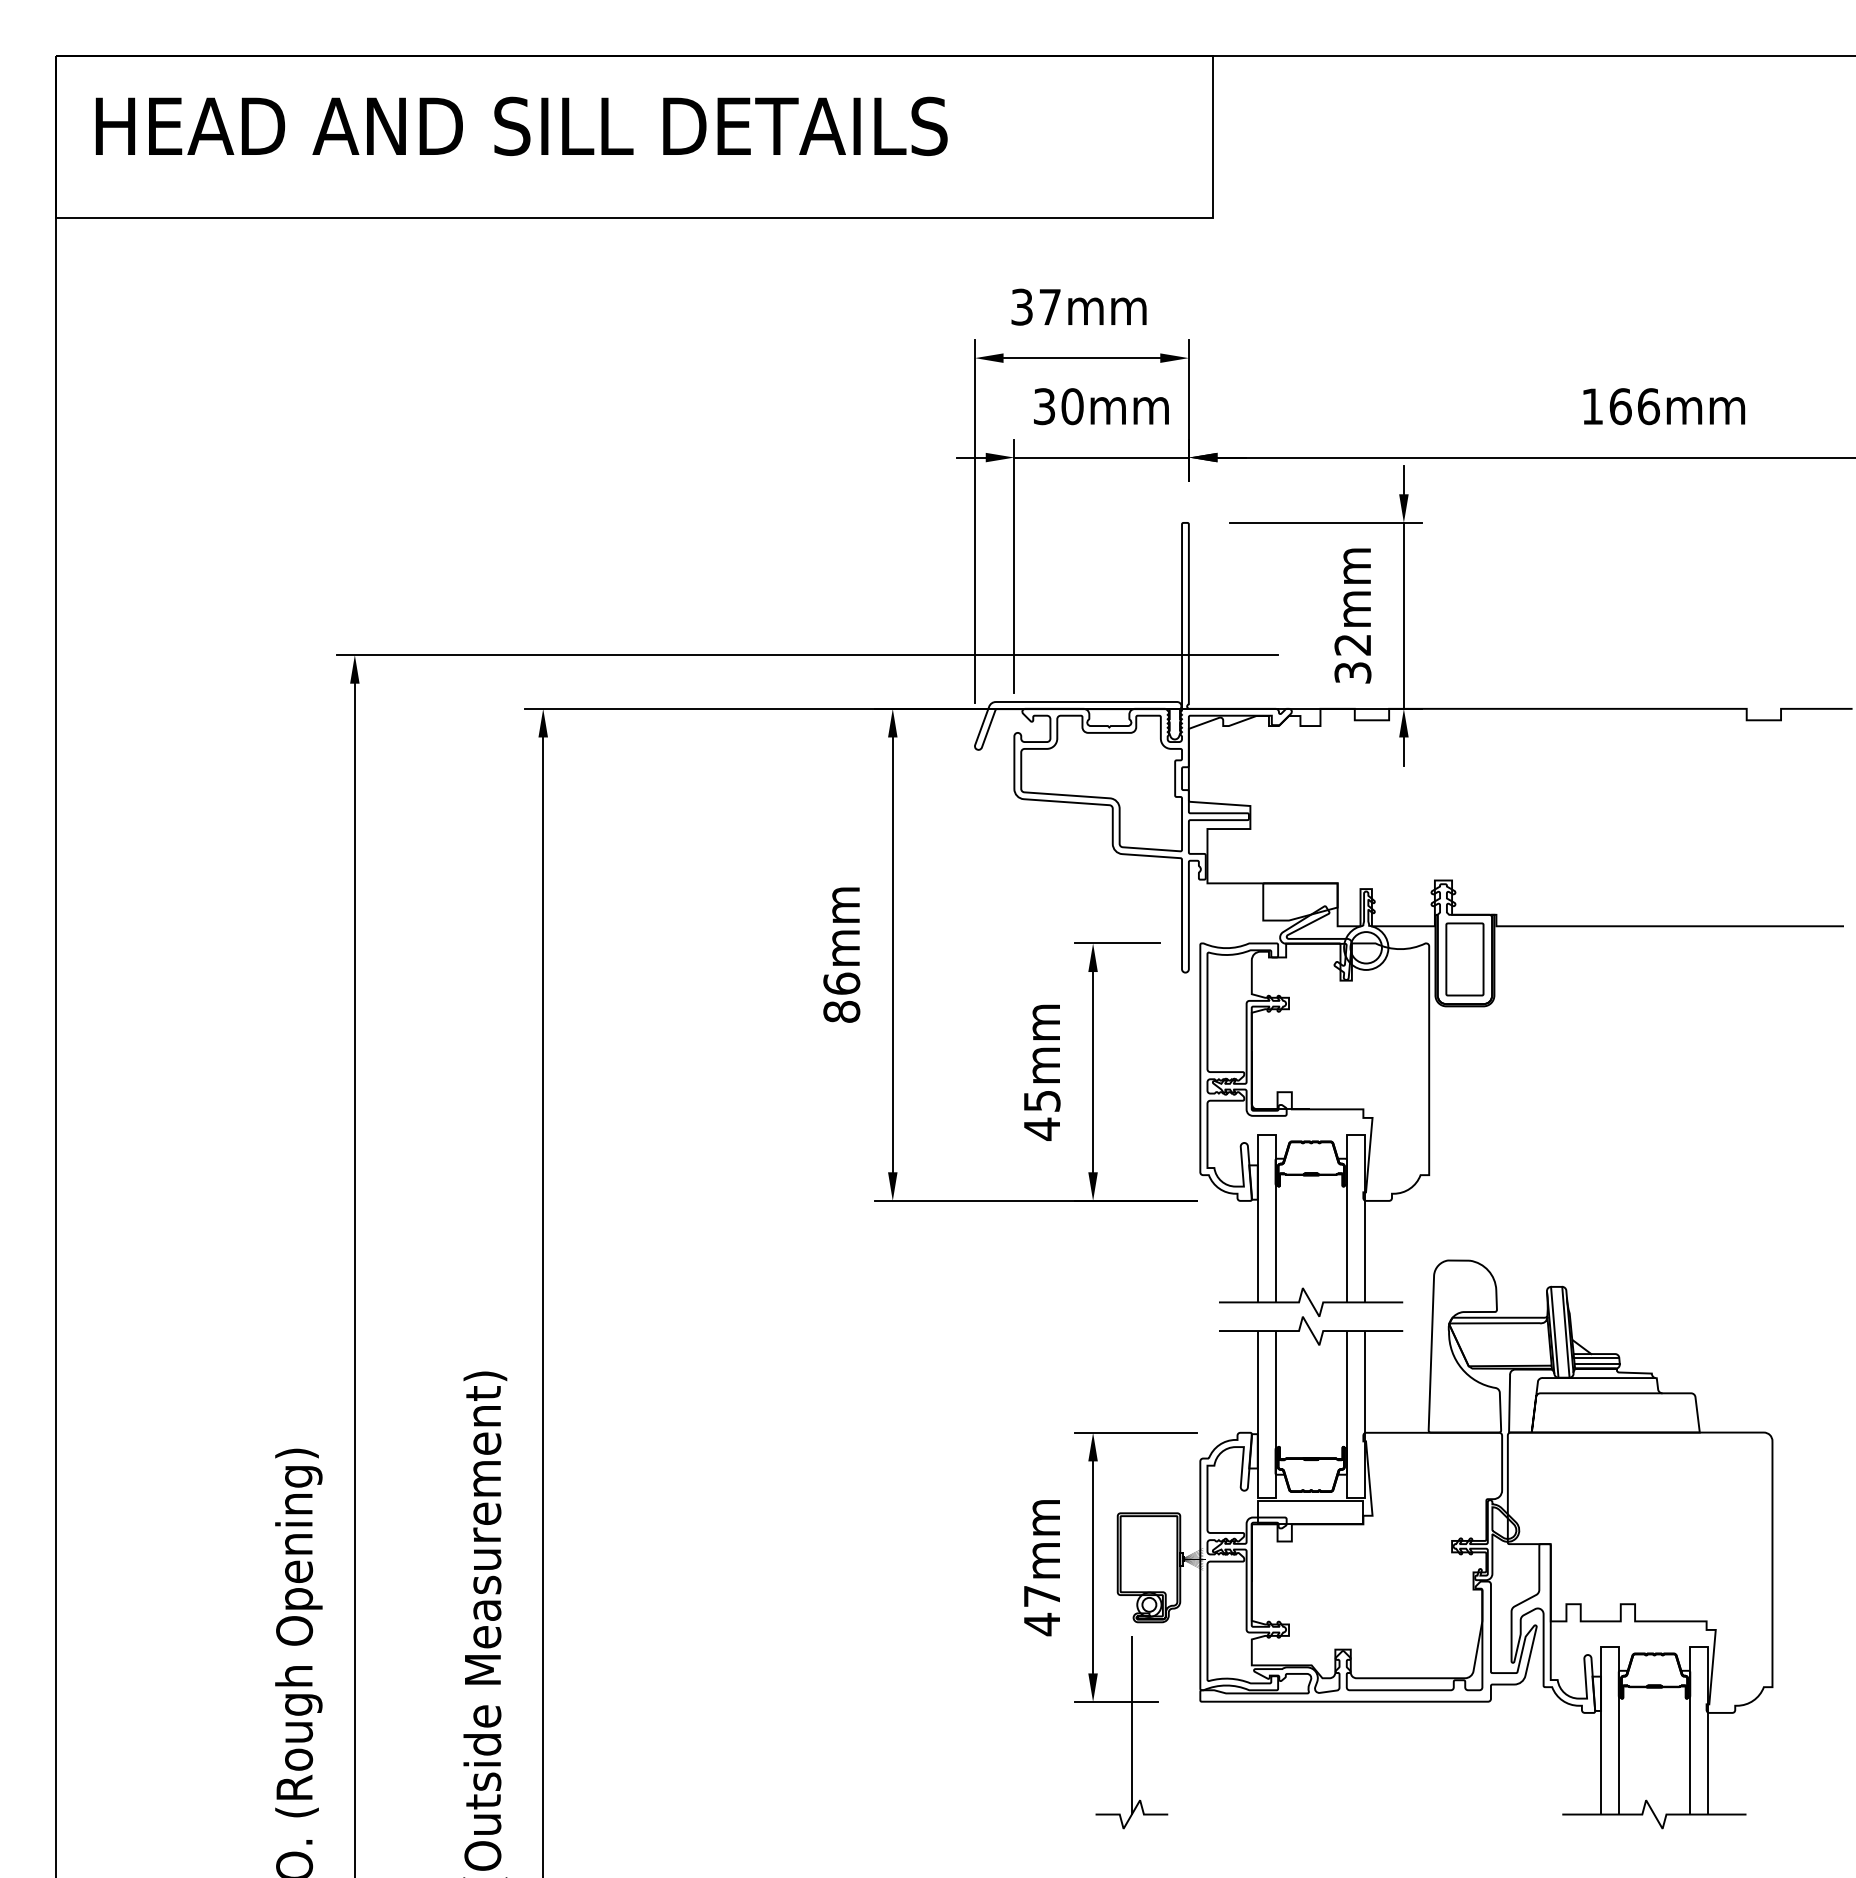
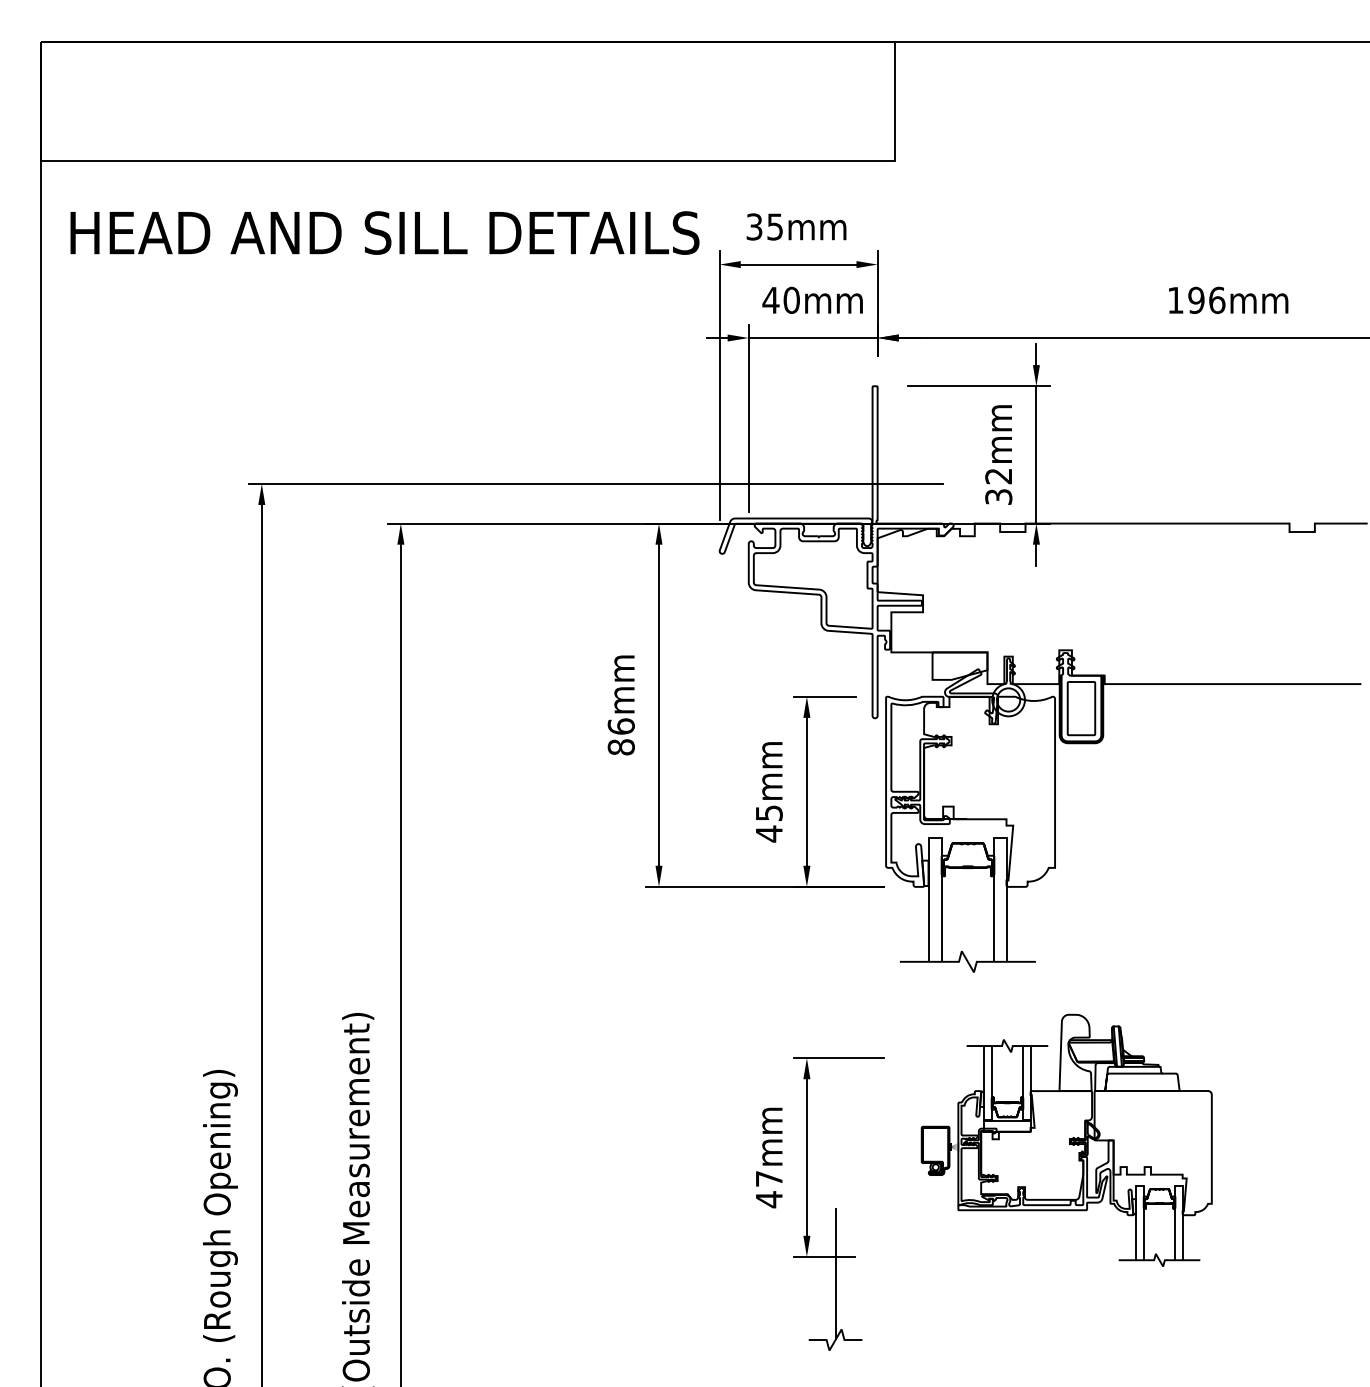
text: (521, 125) -> (384, 232), moved
text: (1049, 307) -> (774, 227), 37mm -> 35mm
text: (1044, 406) -> (771, 300), 30mm -> 40mm
text: (1620, 406) -> (1196, 300), 166mm -> 196mm
part: (1444, 1544) -> (1066, 1140), size x0.6

